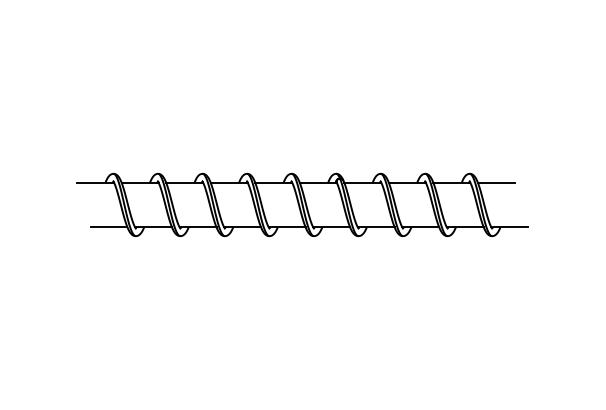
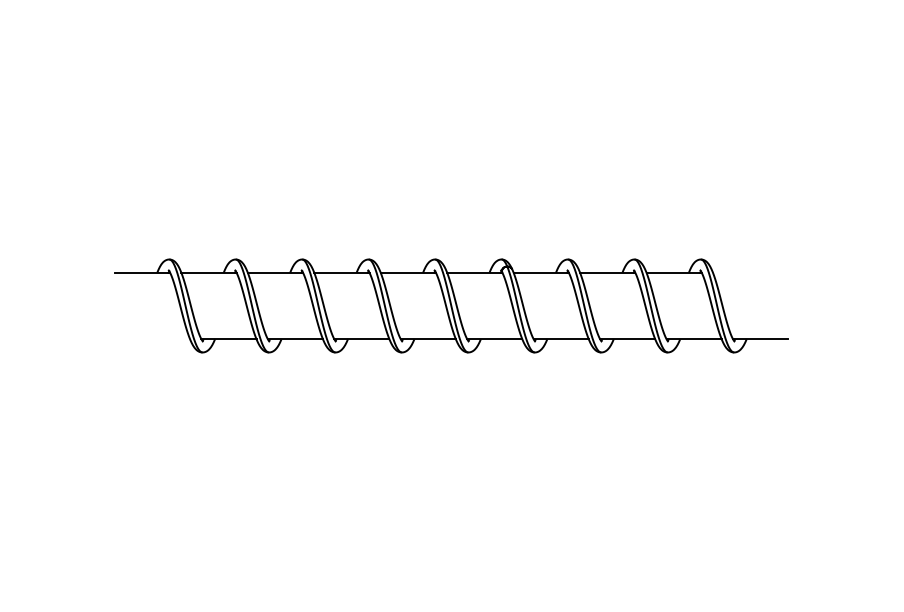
line: (495, 182) -> (739, 272), removed
line: (108, 227) -> (161, 339), removed

